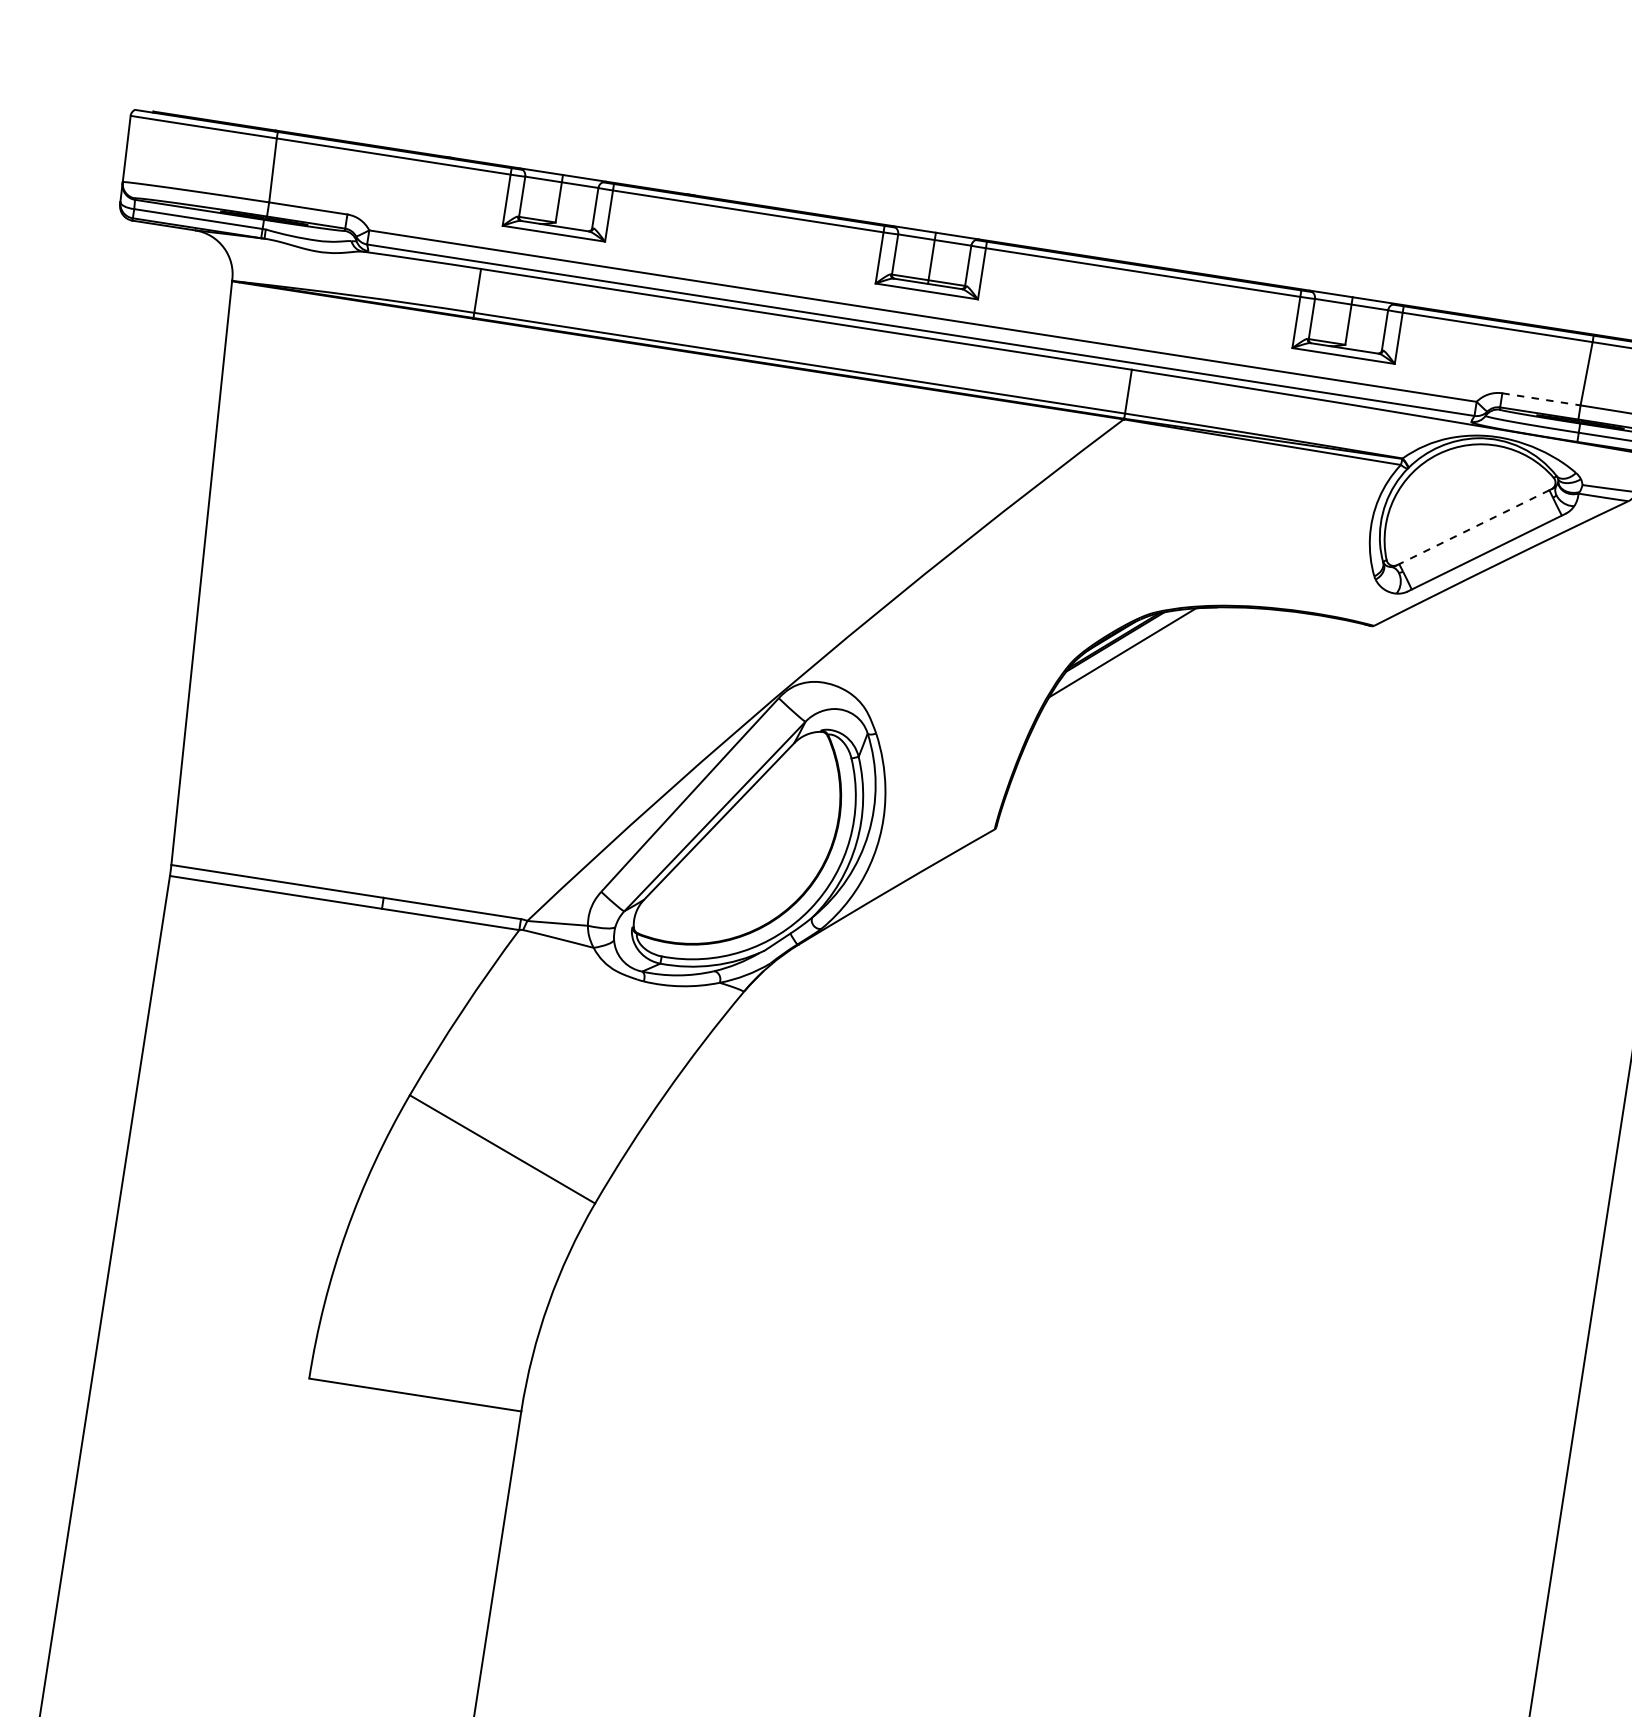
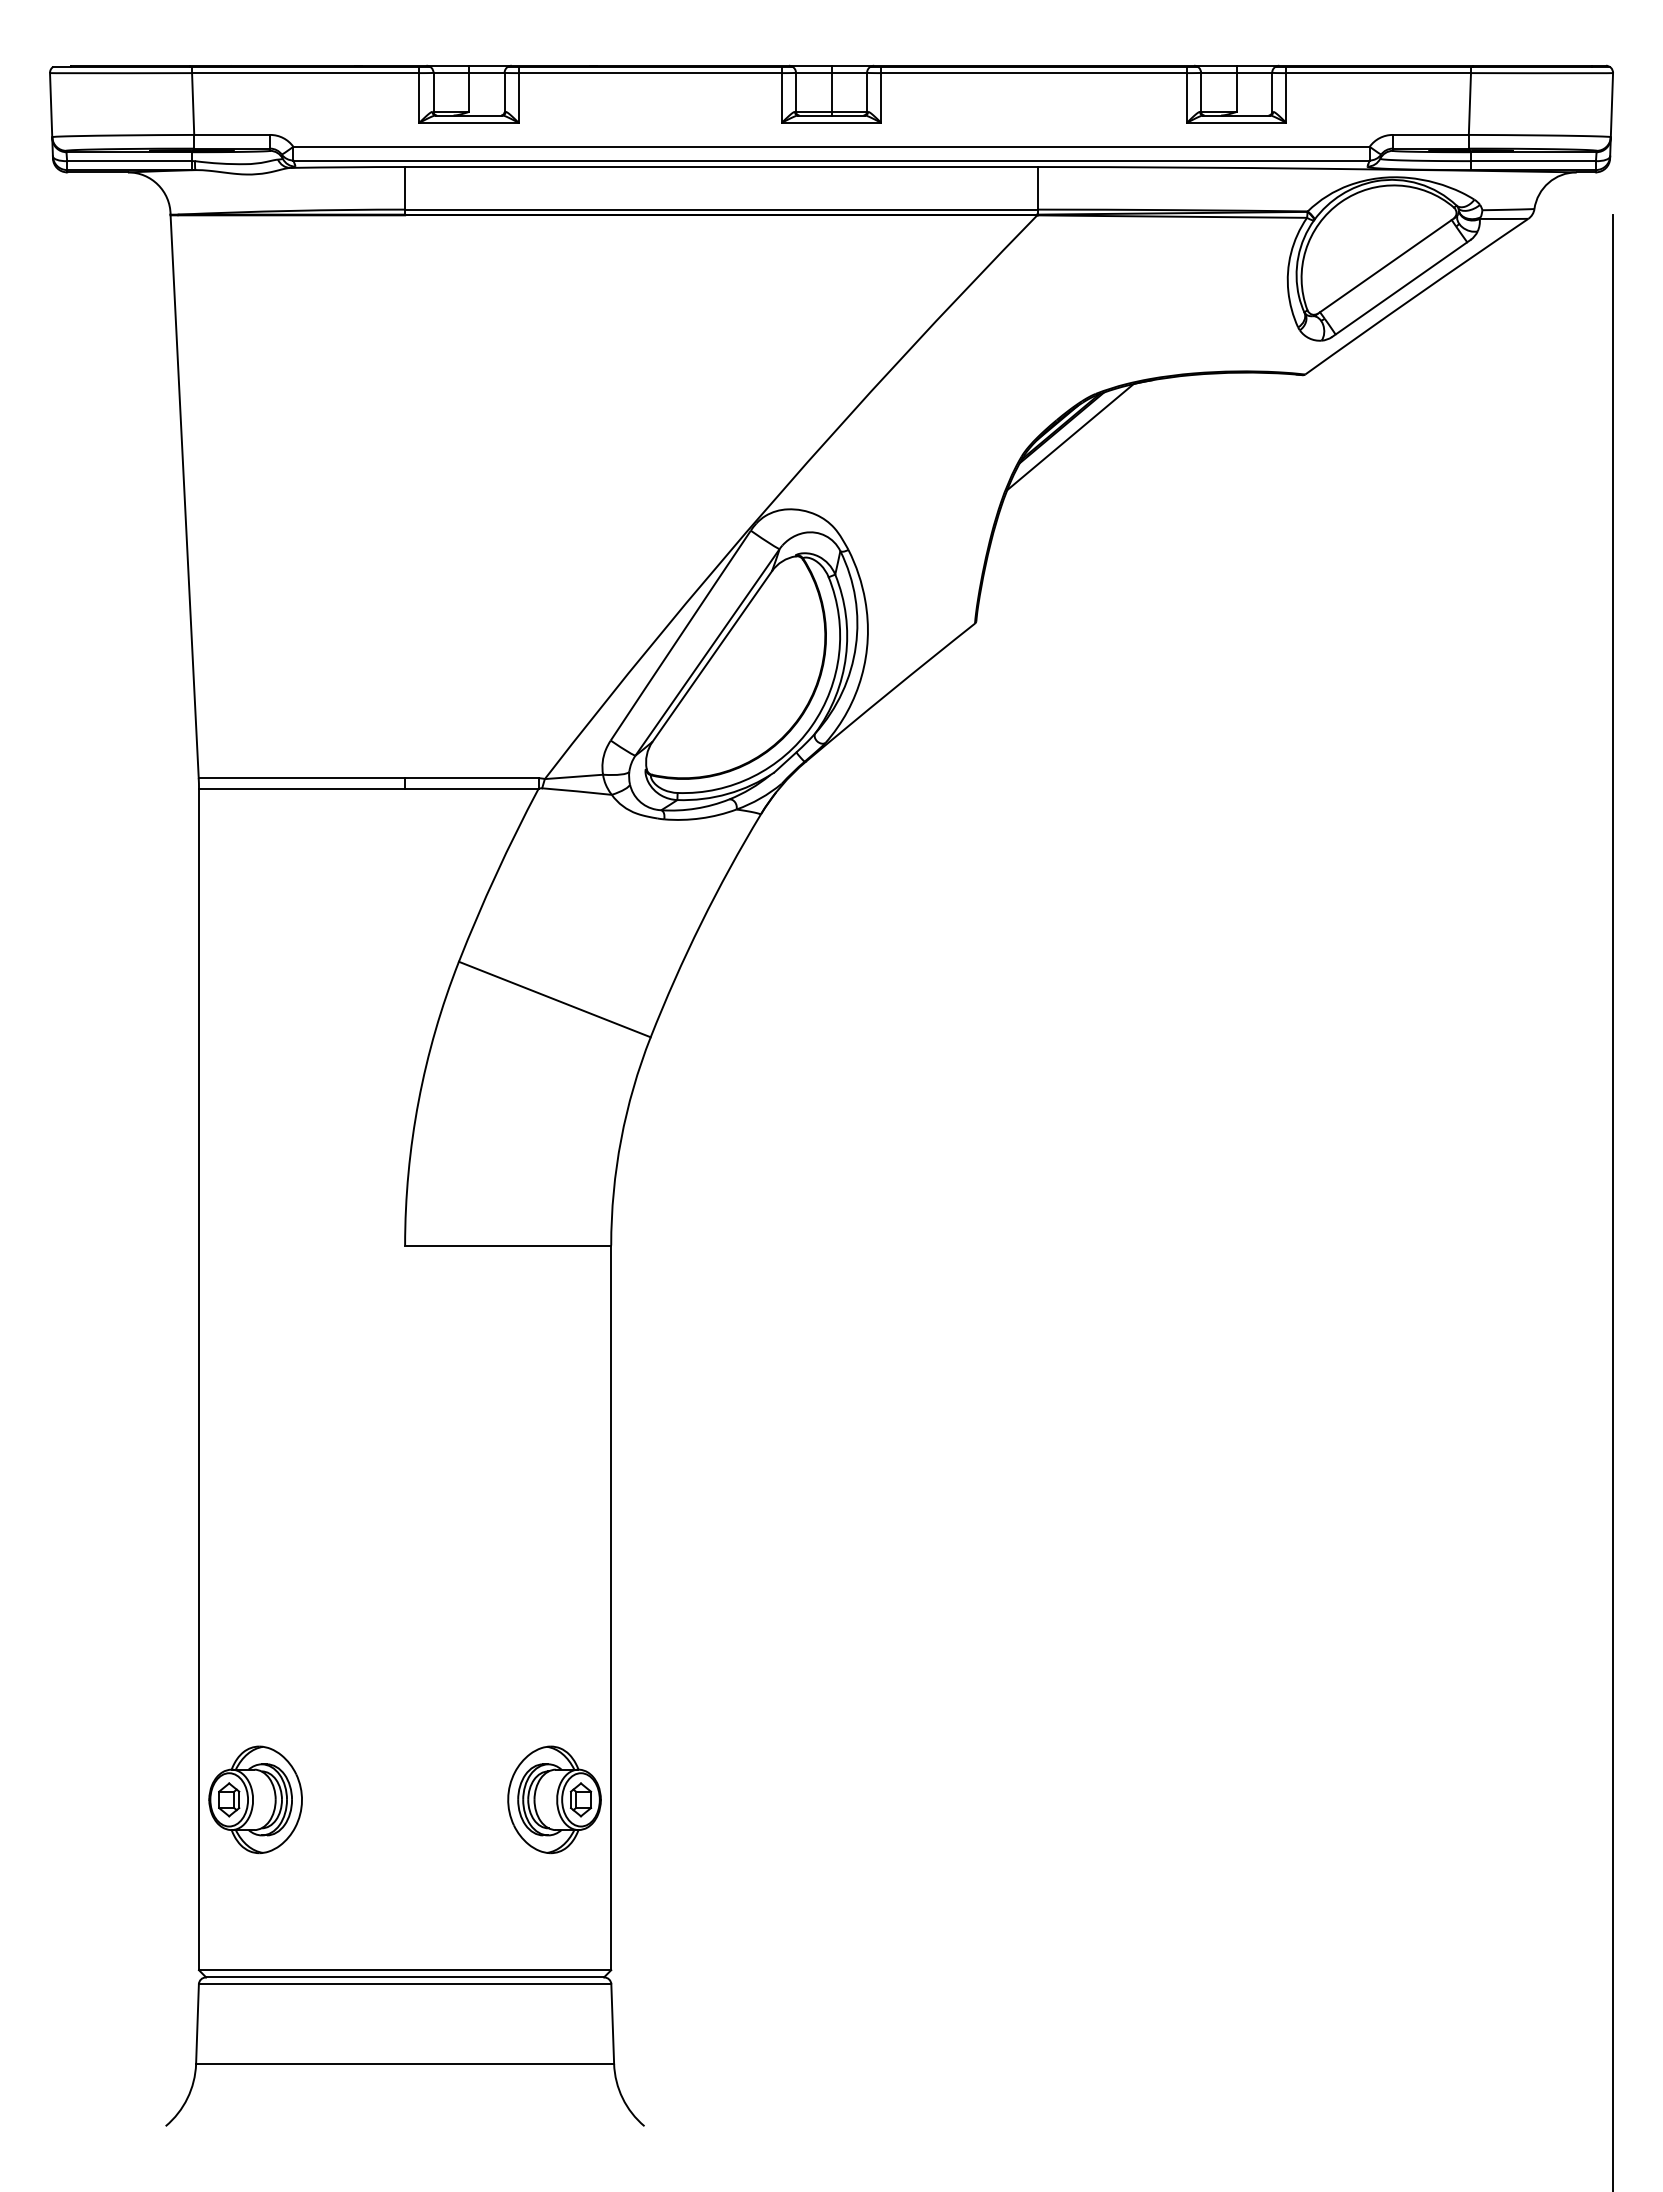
line: (1542, 399) -> (1431, 134), dashed -> solid
line: (1473, 527) -> (1385, 266), dashed -> solid

